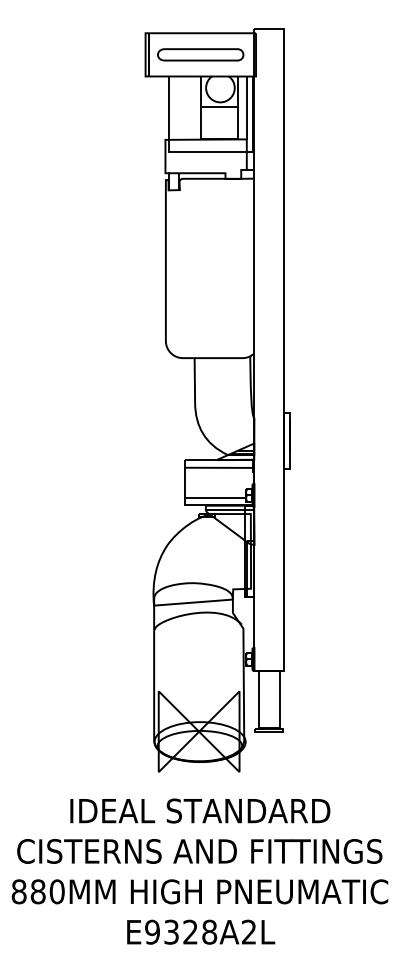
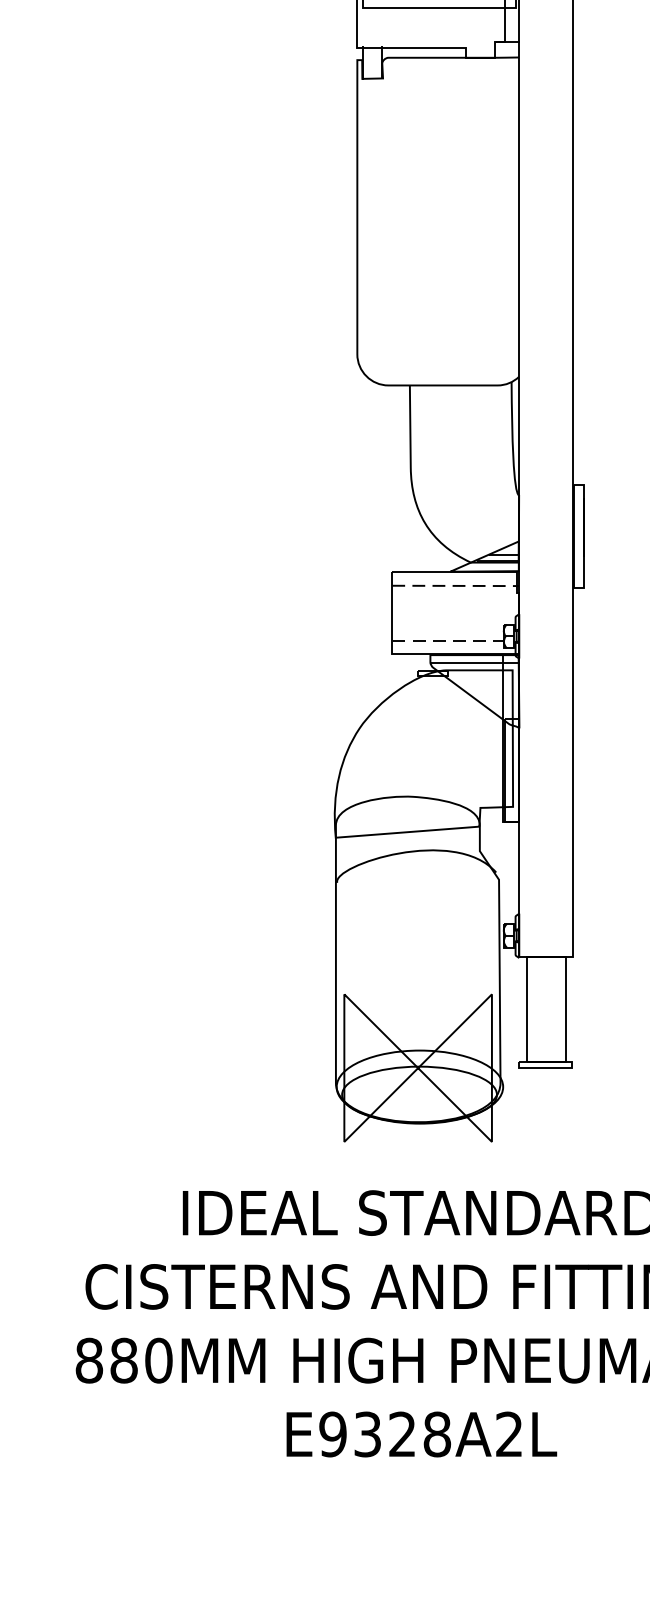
line: (220, 467) -> (457, 585), solid -> dashed
line: (216, 497) -> (449, 640), solid -> dashed

